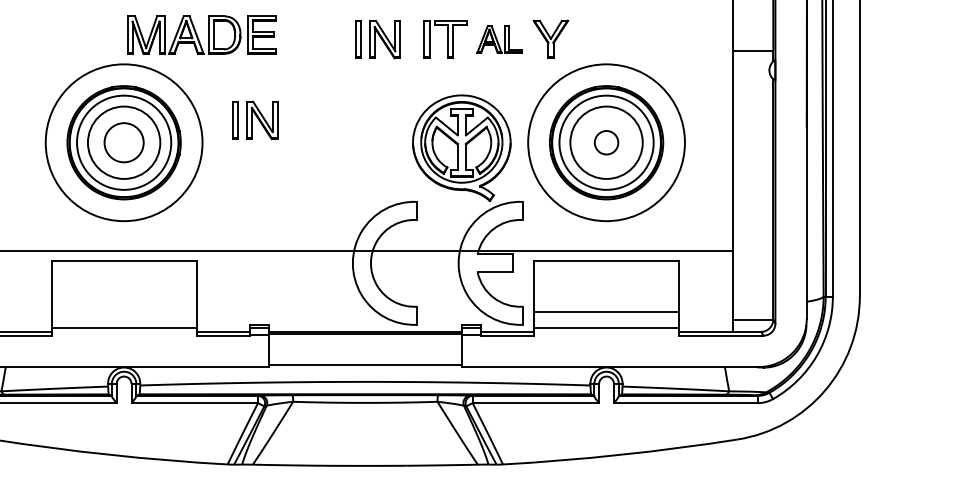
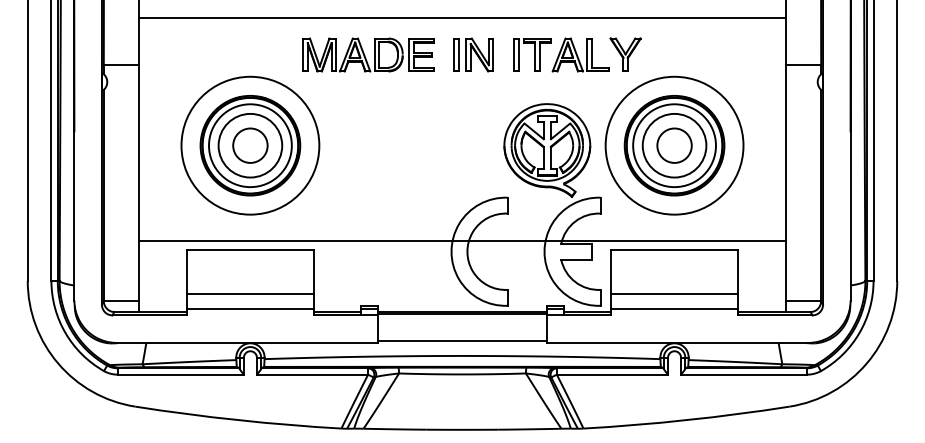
part: (201, 34) -> (368, 54), moved
part: (499, 39) -> (580, 54), size x1.43
part: (255, 119) -> (365, 125), removed
circle: (606, 142) -> (674, 145), size x1.67
line: (124, 311) -> (250, 294), added

